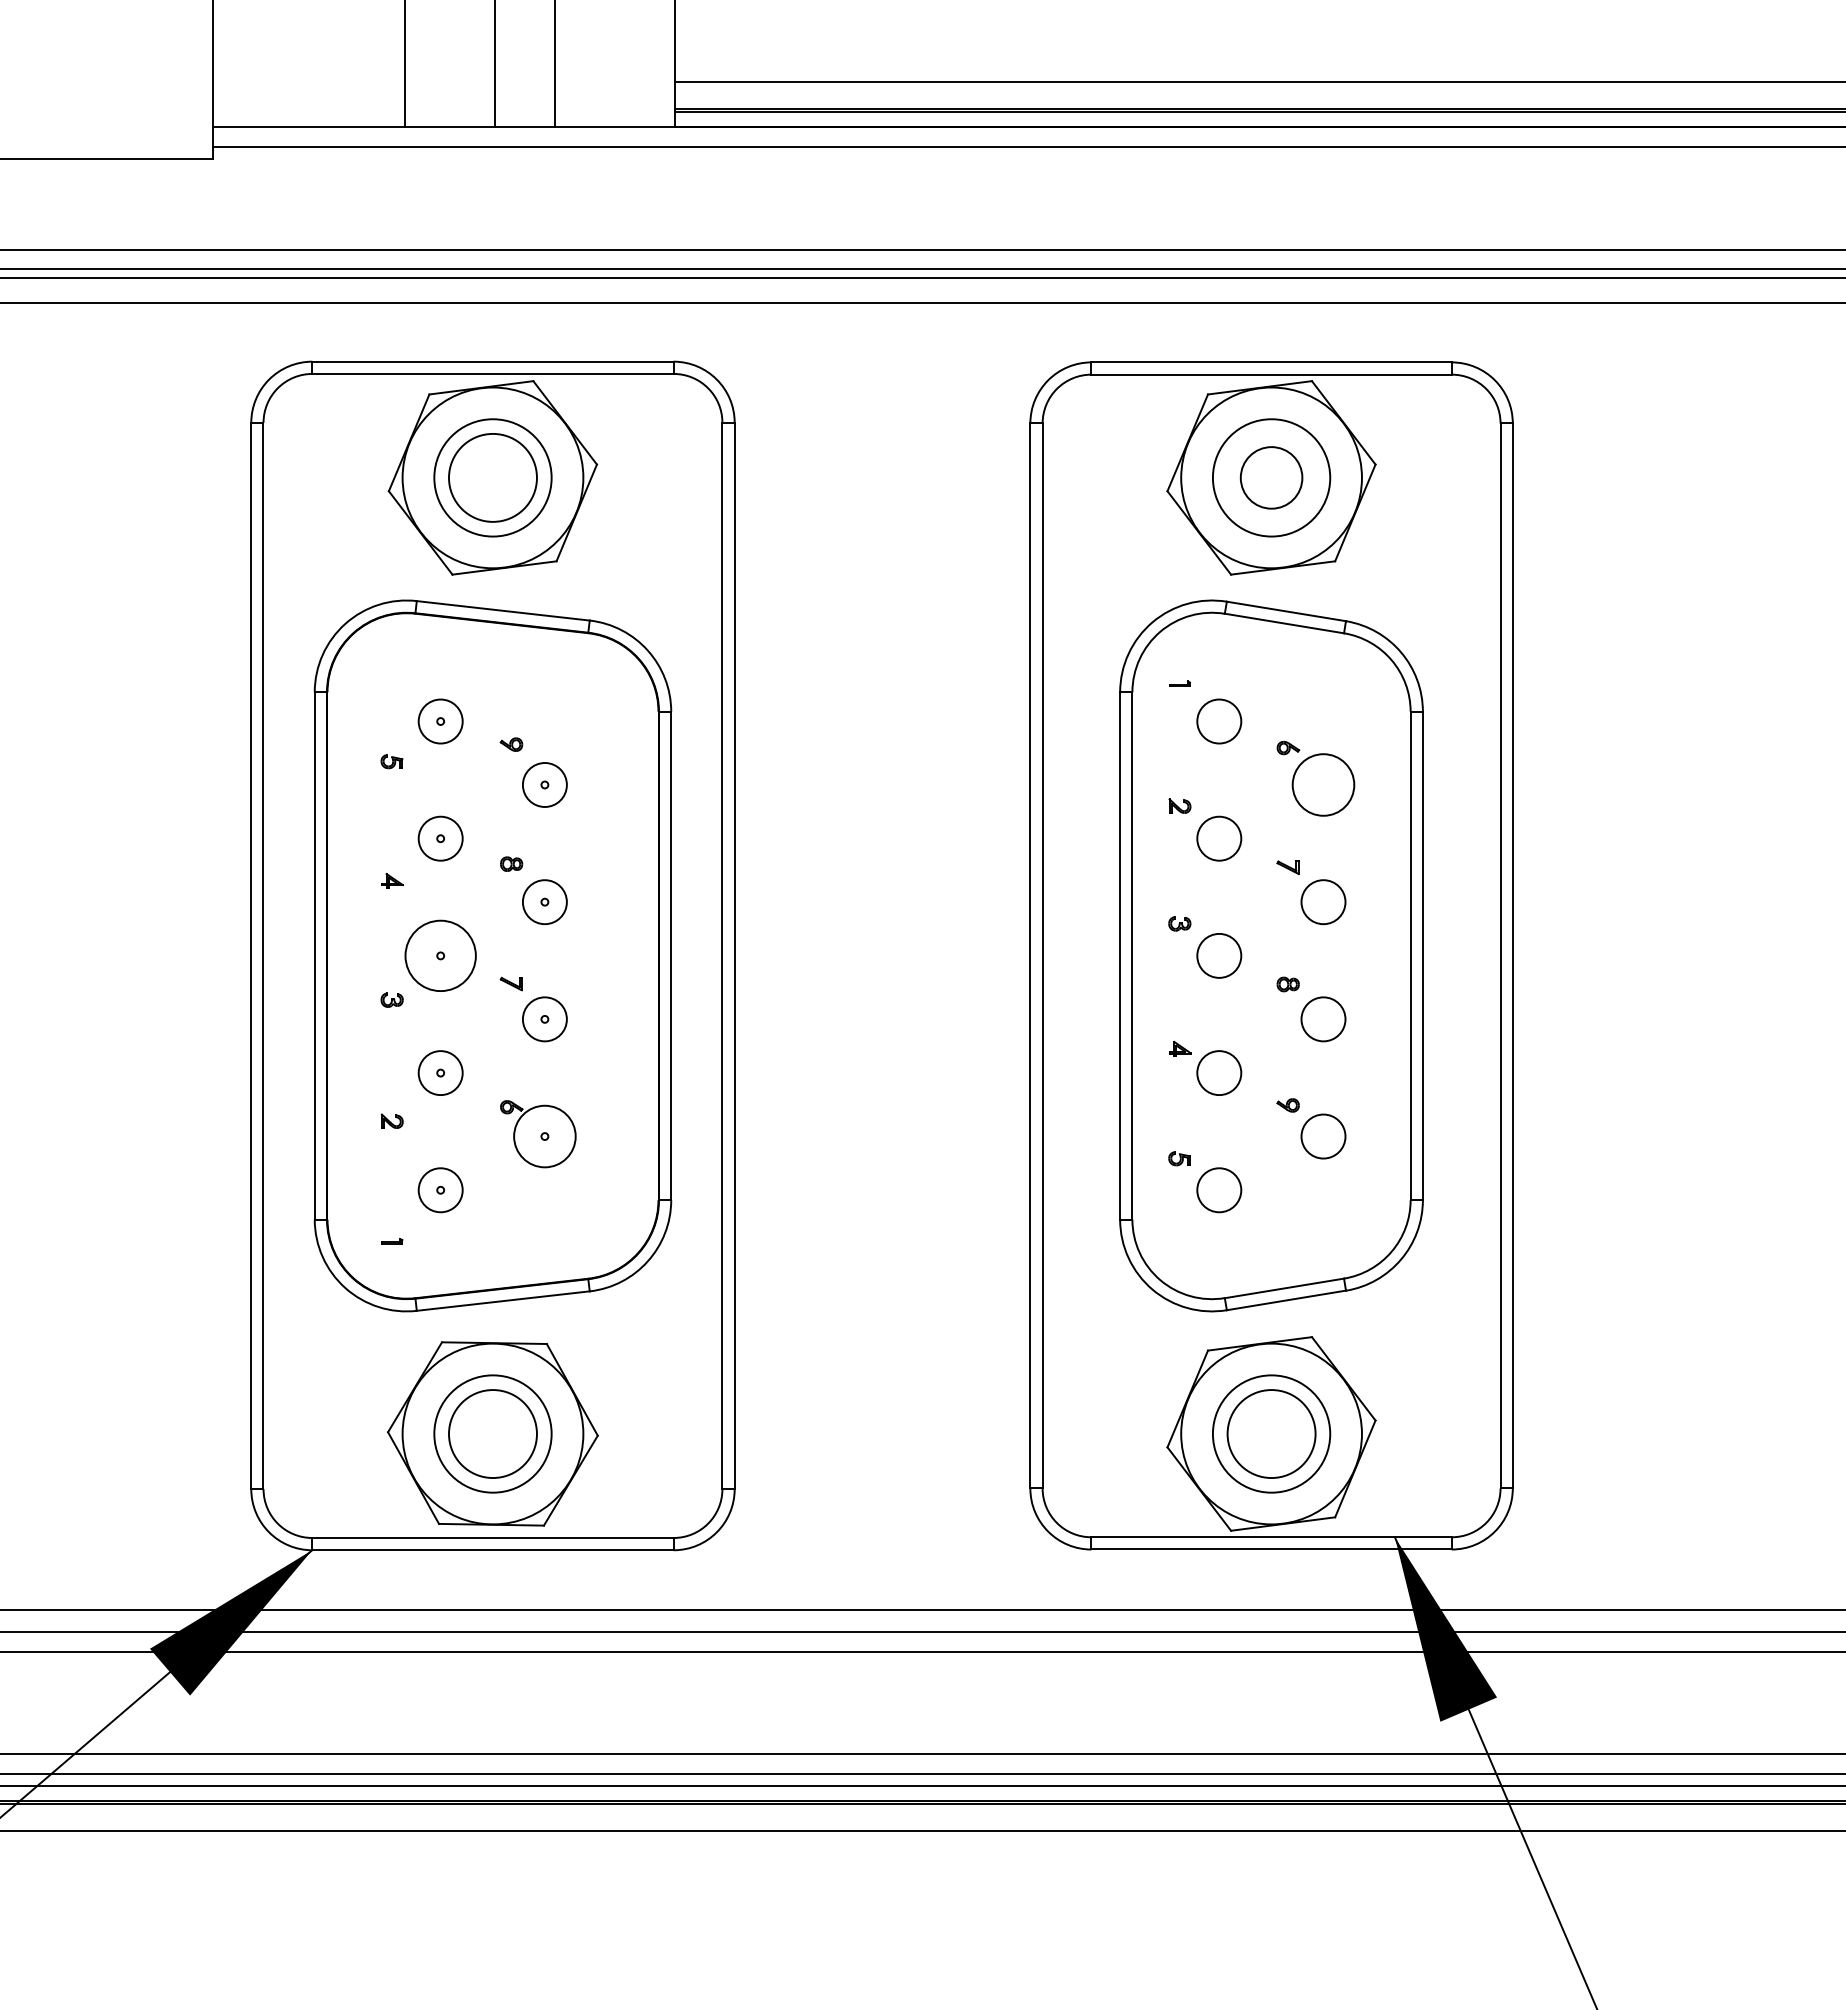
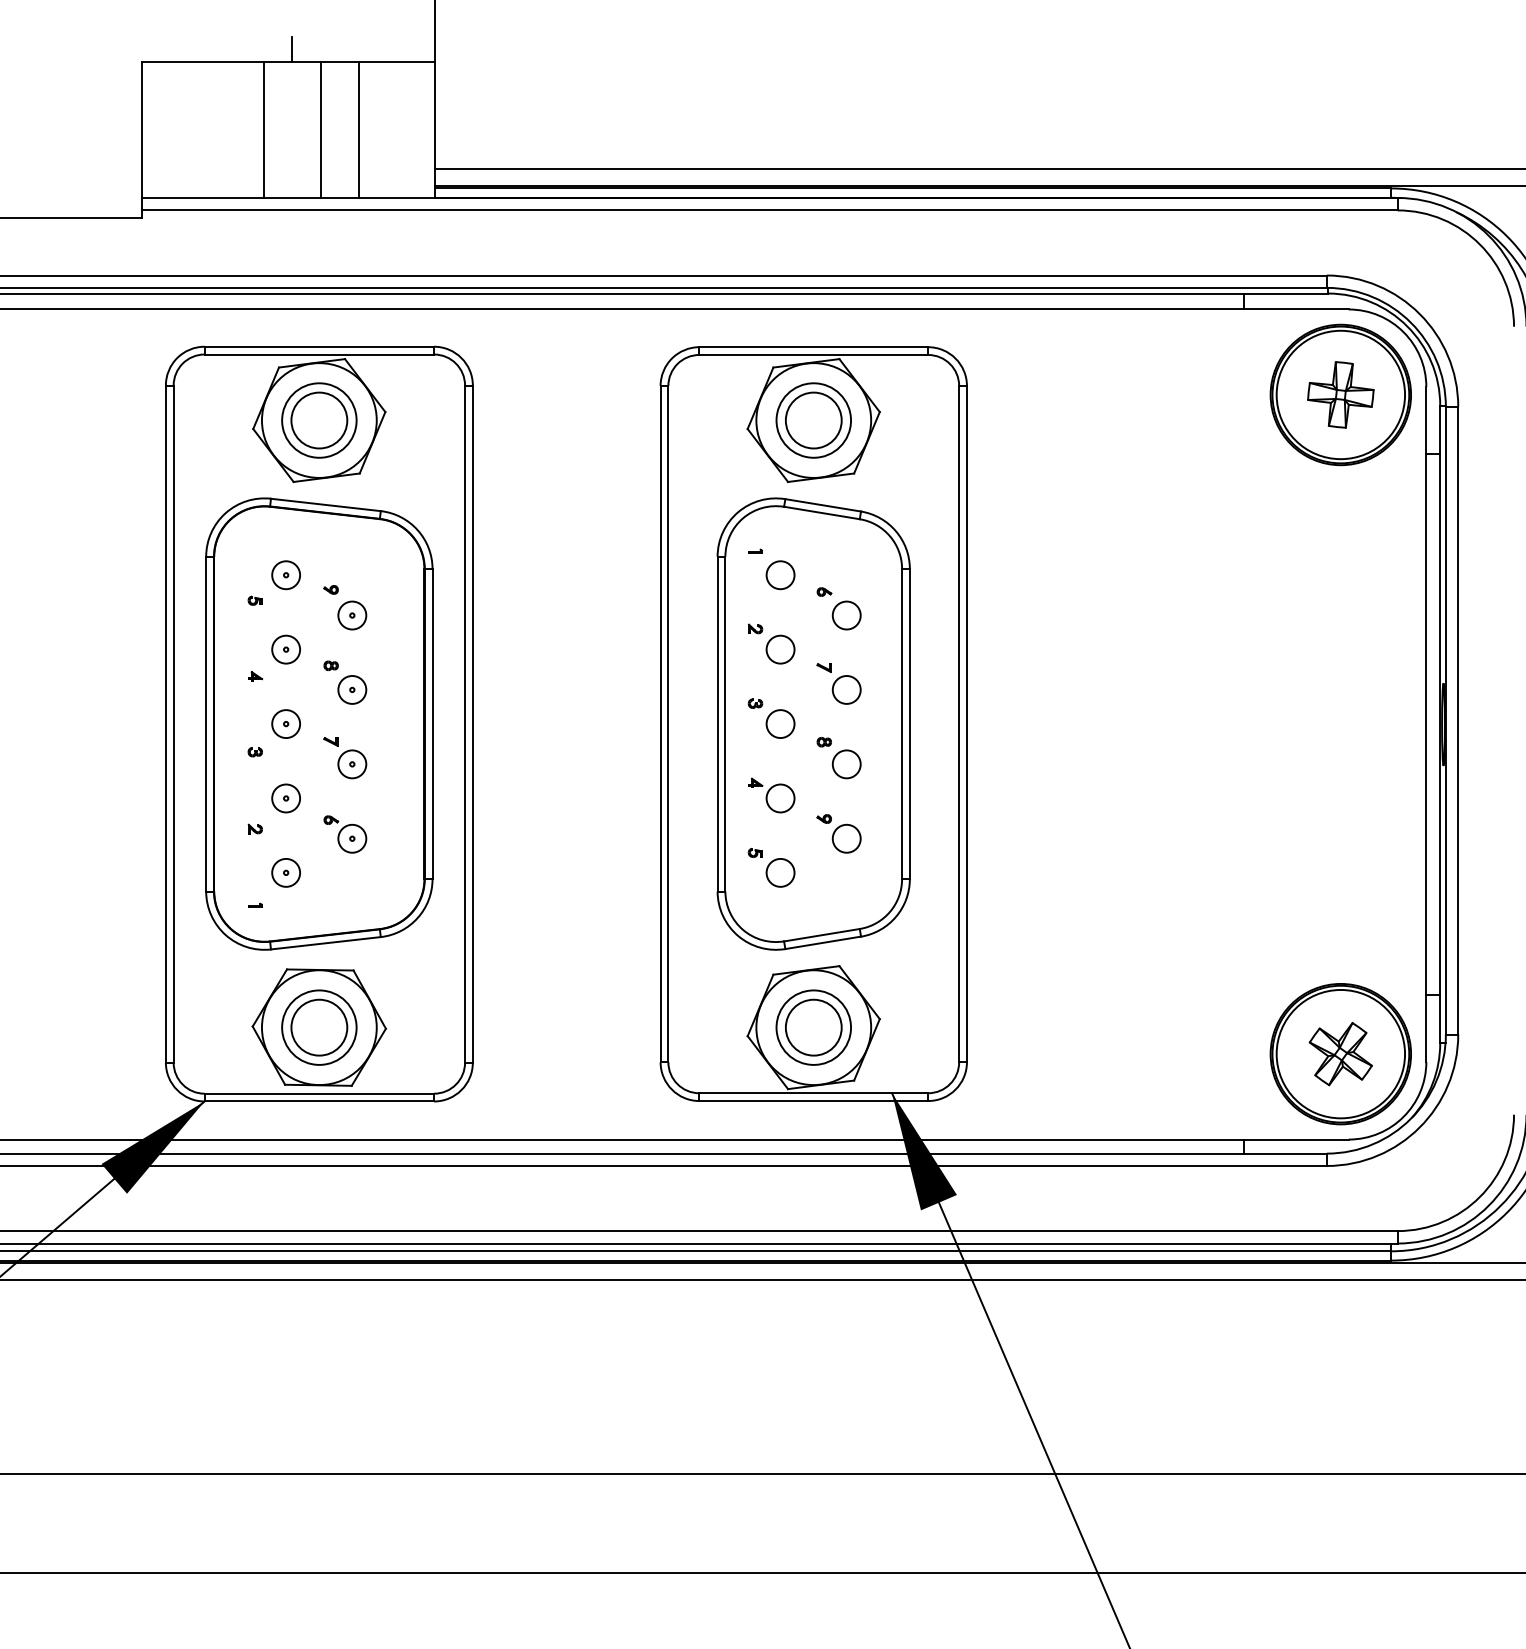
circle: (1271, 477) -> (813, 420), size x1.43
circle: (1323, 784) -> (846, 615), size x0.71
circle: (441, 956) -> (286, 724), size x0.62
circle: (545, 1136) -> (352, 838), size x0.71

